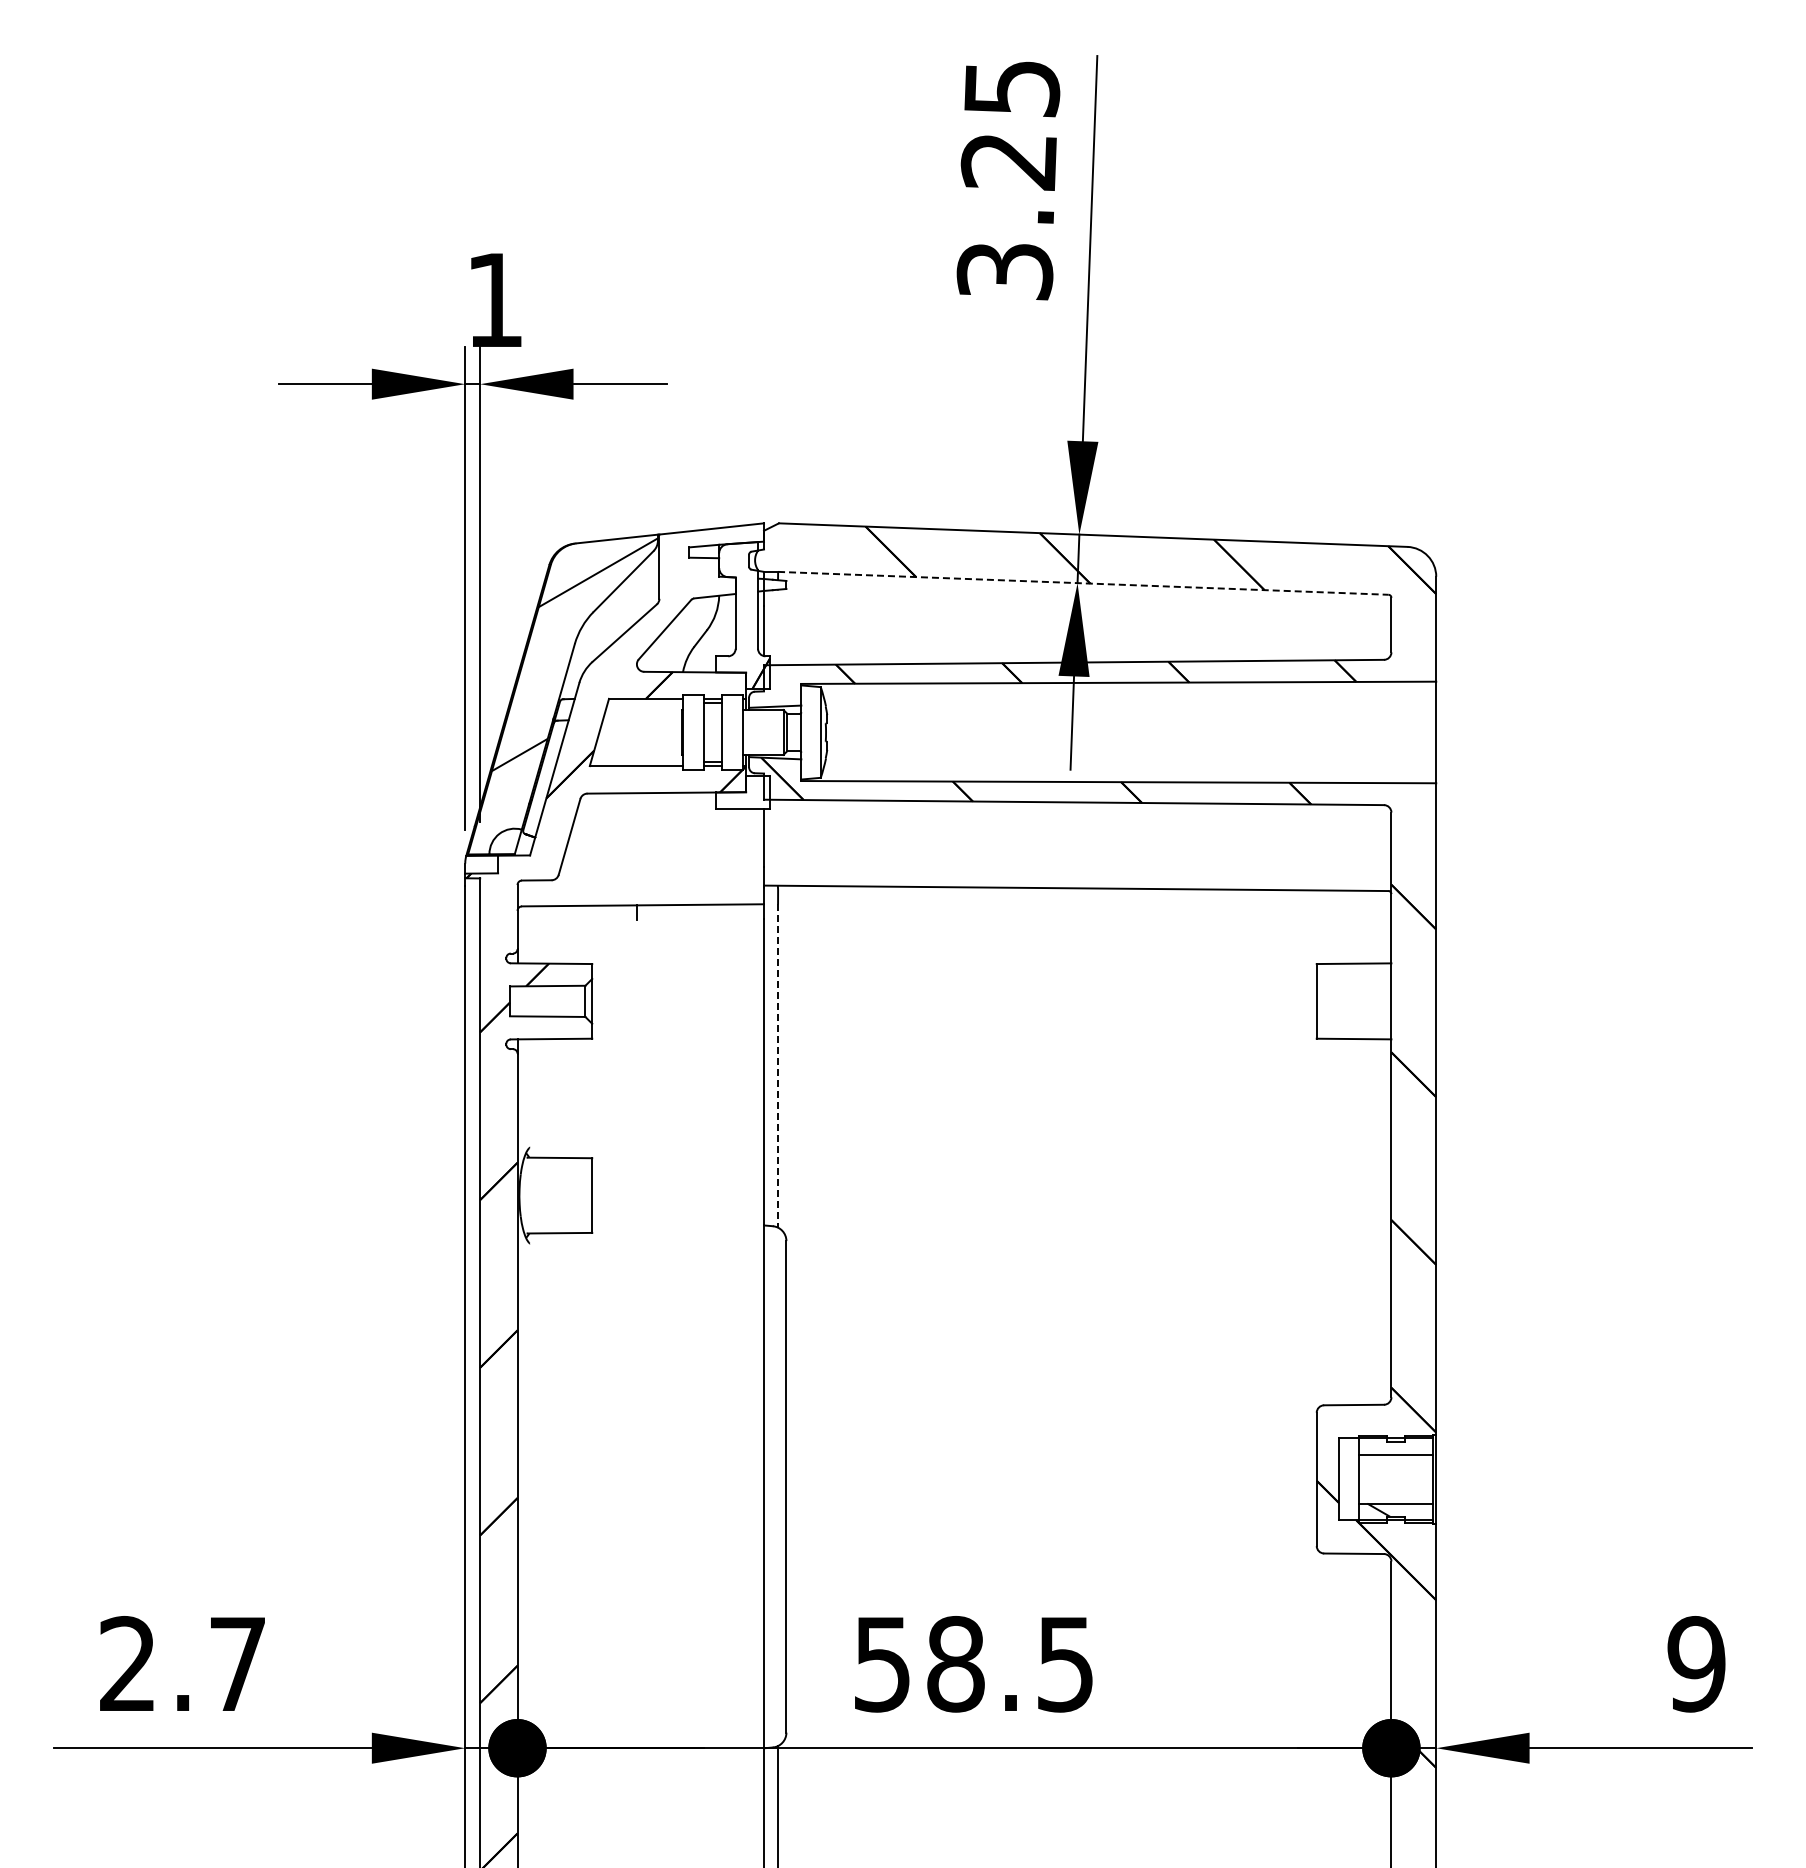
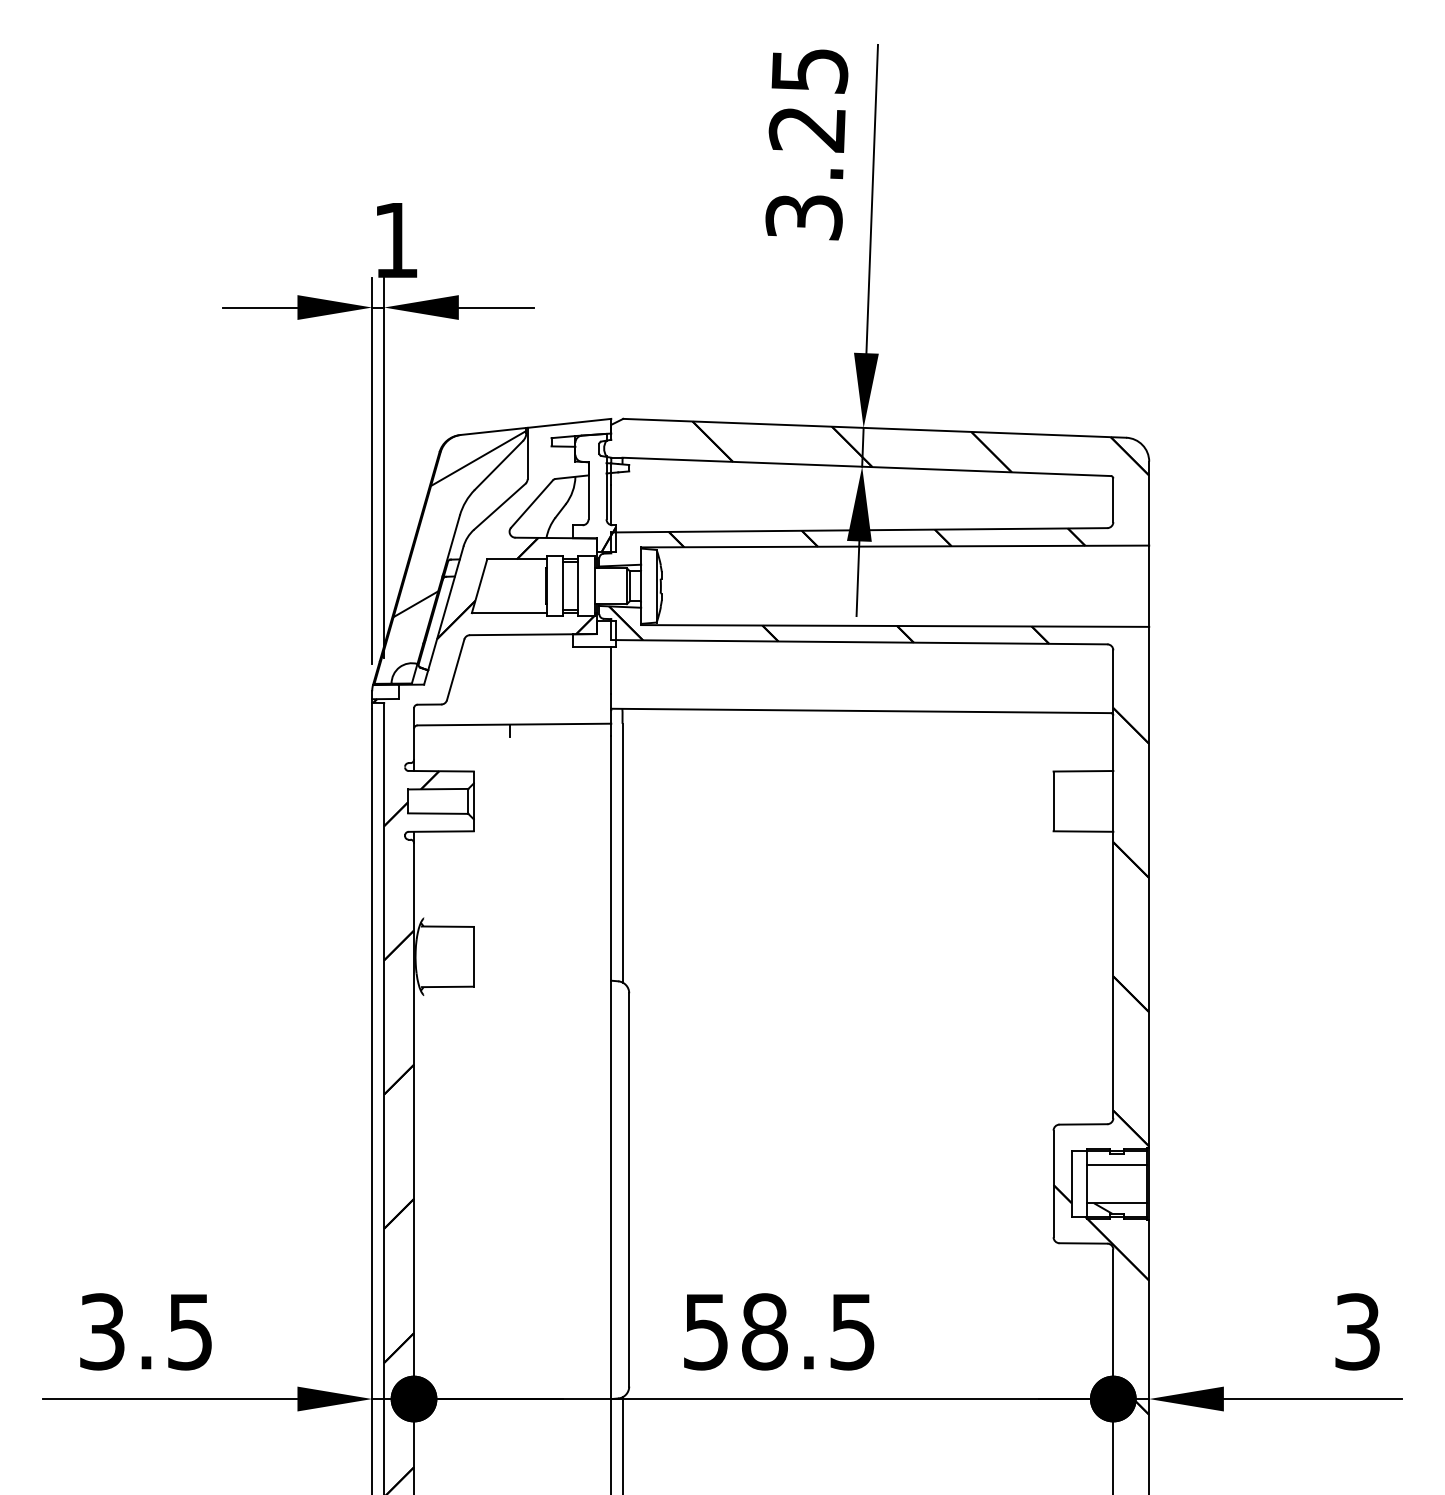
line: (1083, 583) -> (866, 467), dashed -> solid
line: (778, 1066) -> (622, 853), dashed -> solid
text: (182, 1664) -> (145, 1332), 2.7 -> 3.5
text: (1696, 1664) -> (1357, 1332), 9 -> 3

